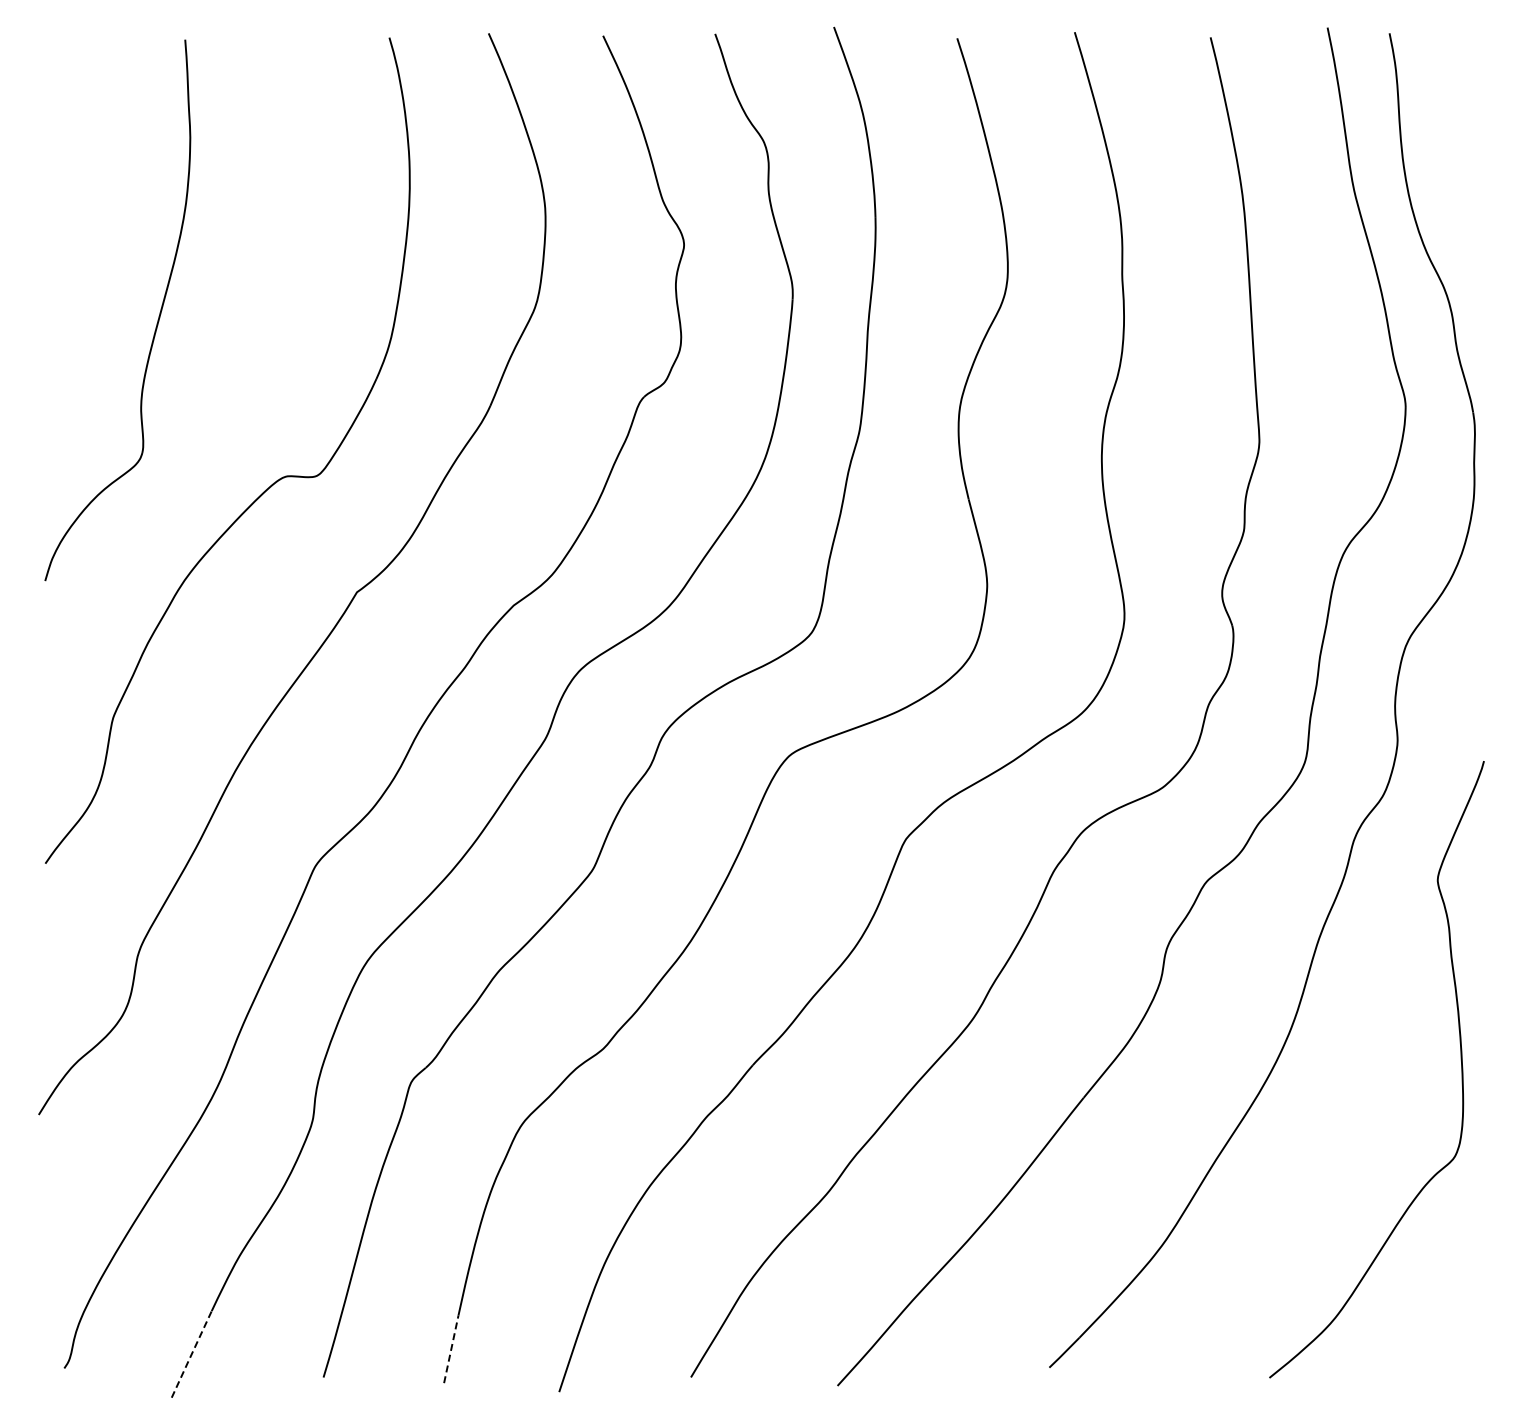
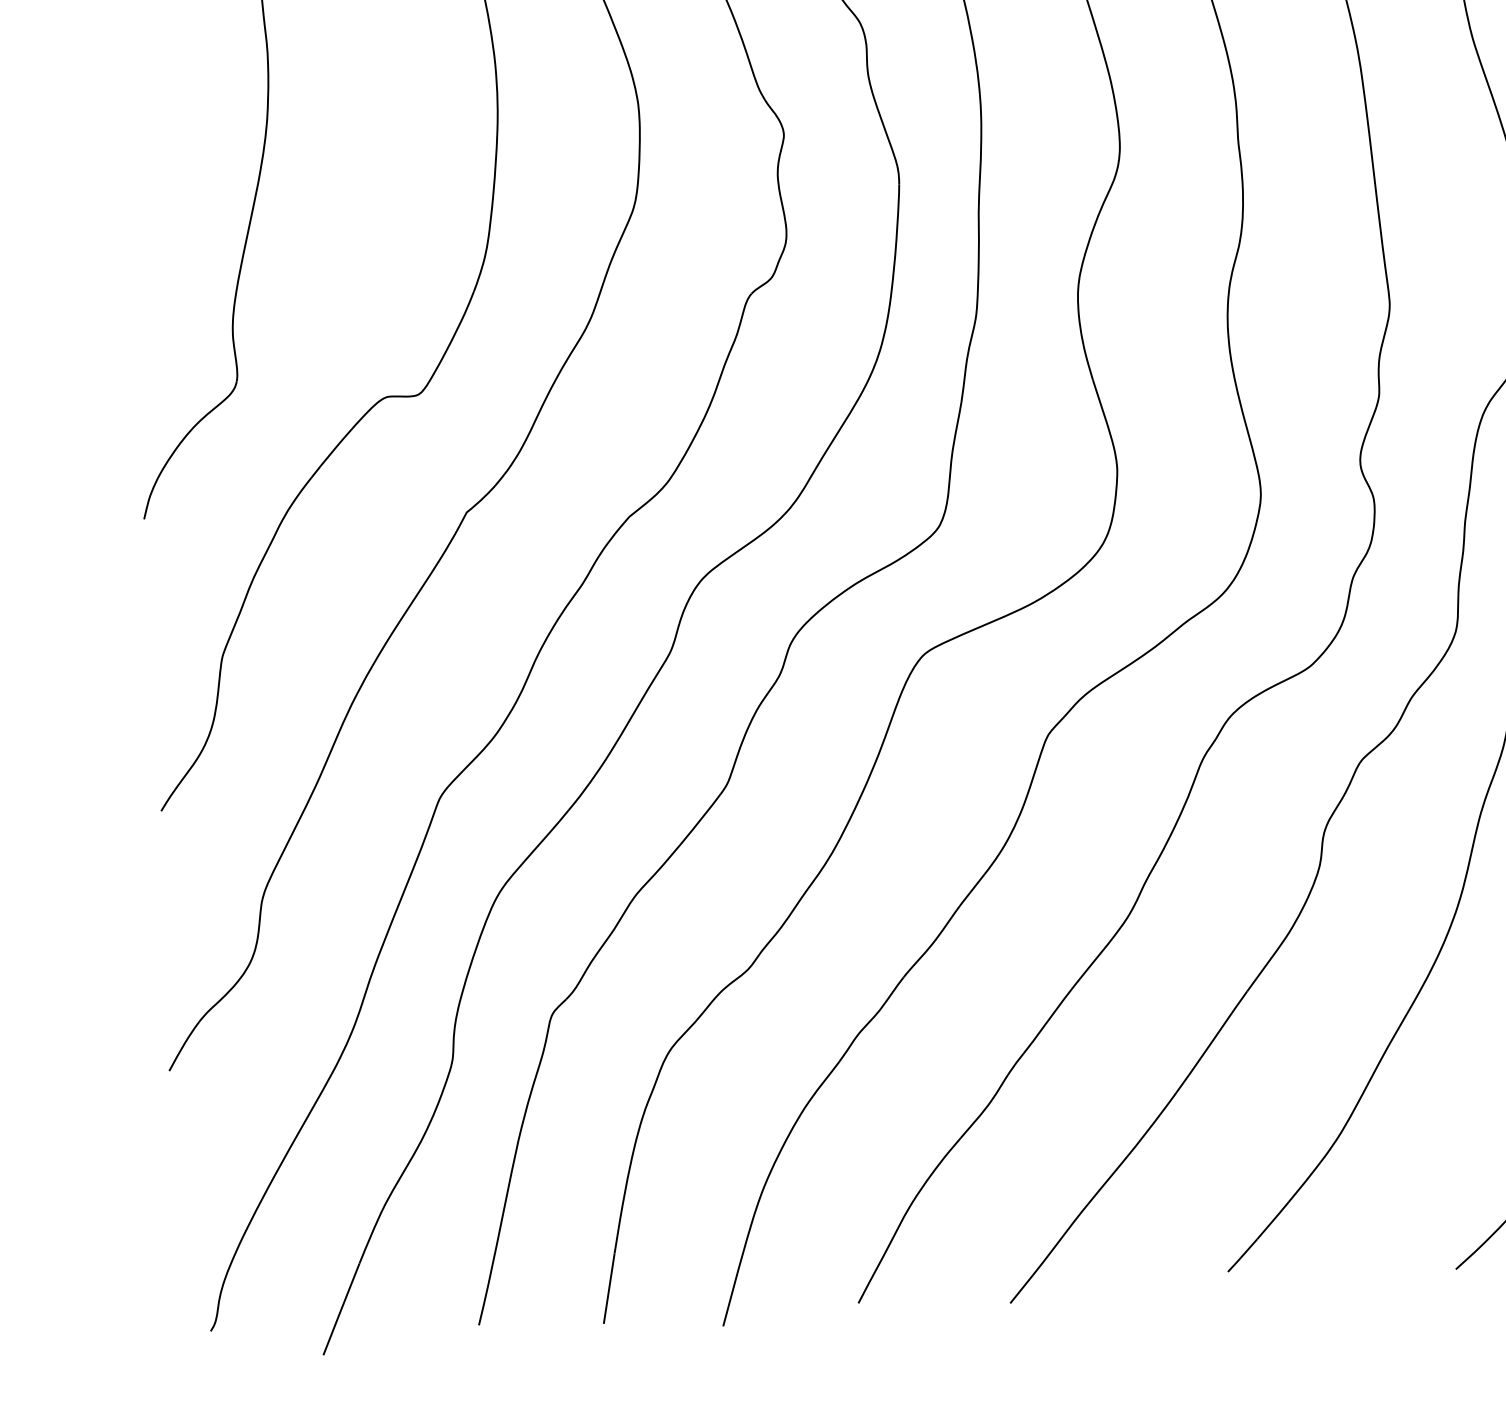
line: (451, 1349) -> (609, 1288), dashed -> solid
line: (191, 1354) -> (341, 1309), dashed -> solid

